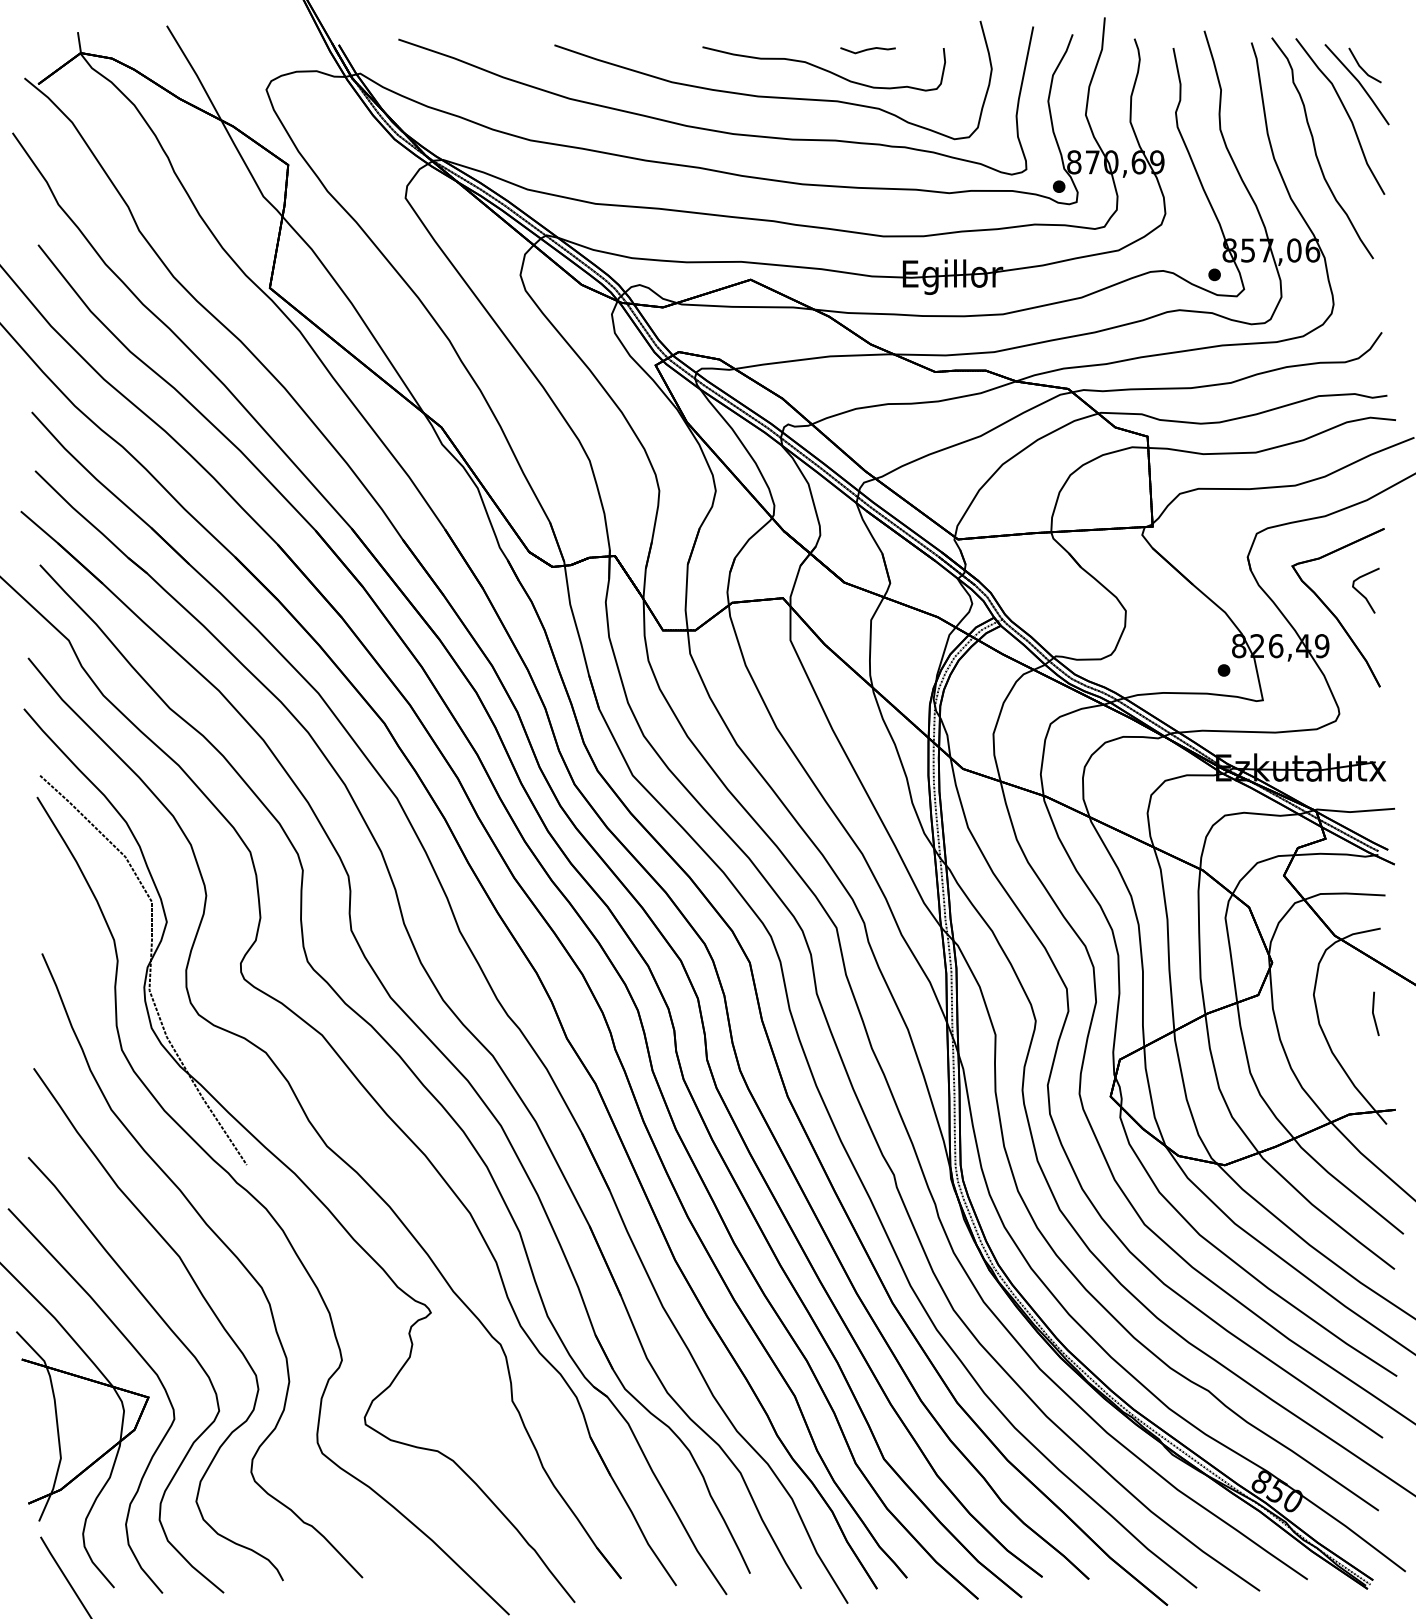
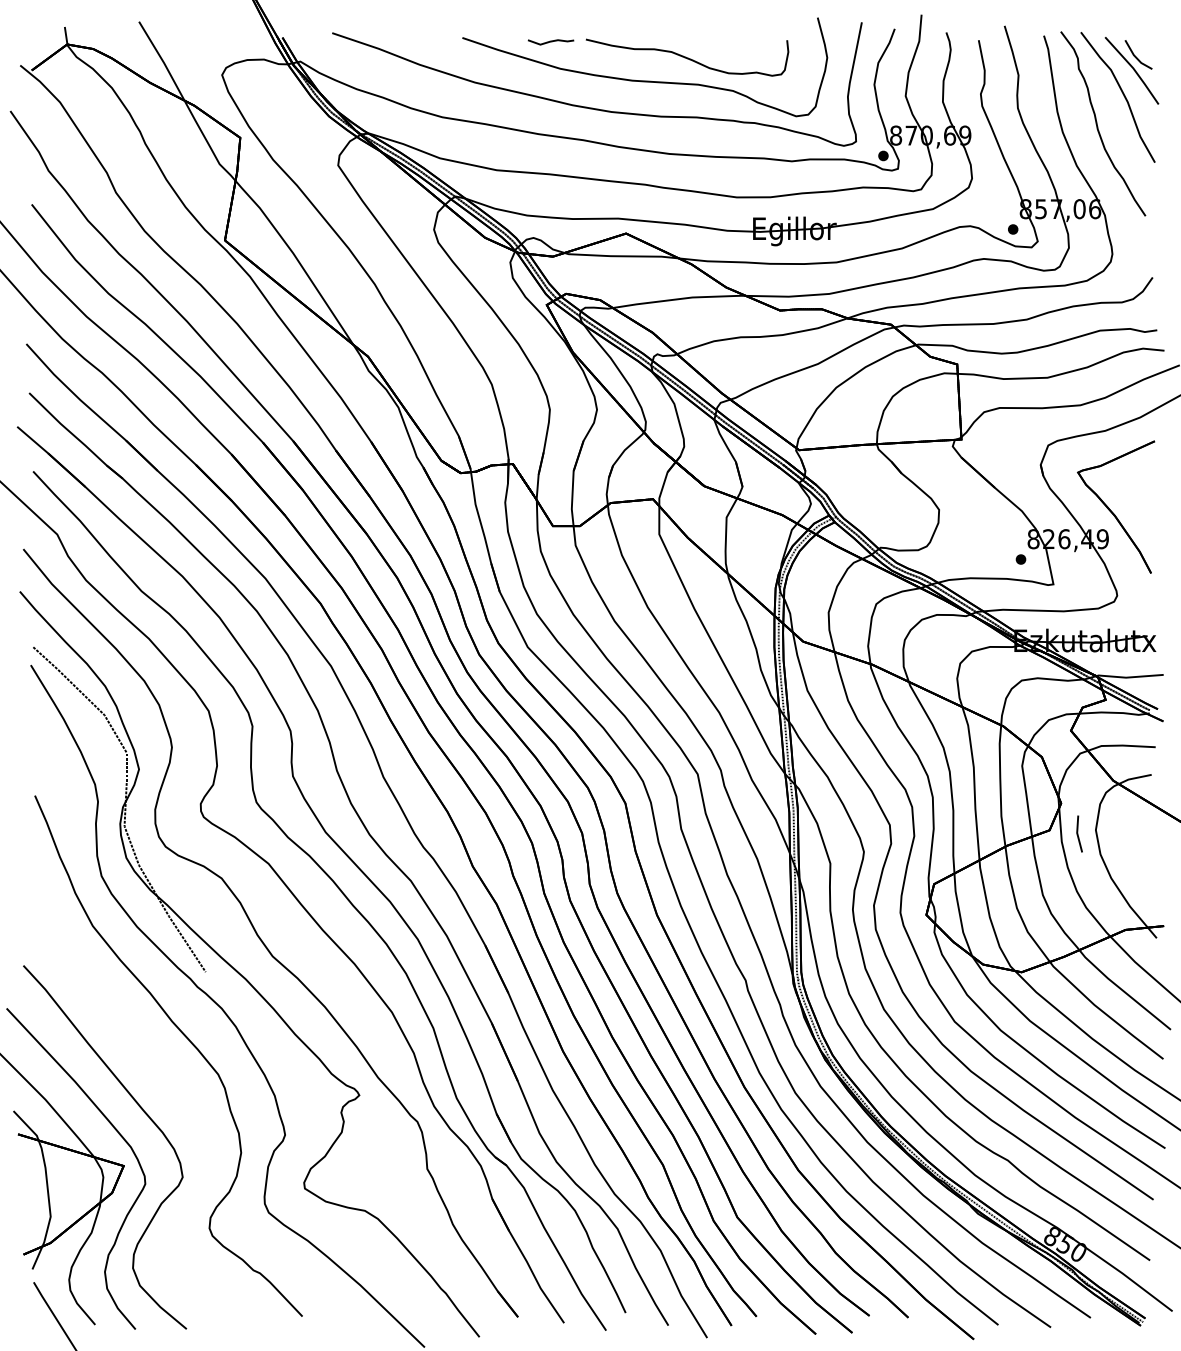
curve: (867, 50) -> (550, 42), moved
curve: (1361, 592) -> (1135, 494), removed
line: (1374, 1013) -> (1078, 833), moved
curve: (202, 1297) -> (168, 1082), removed

